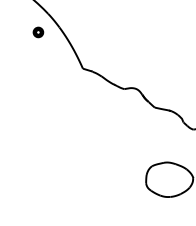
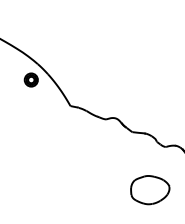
part: (37, 31) -> (30, 79), size x1.67

